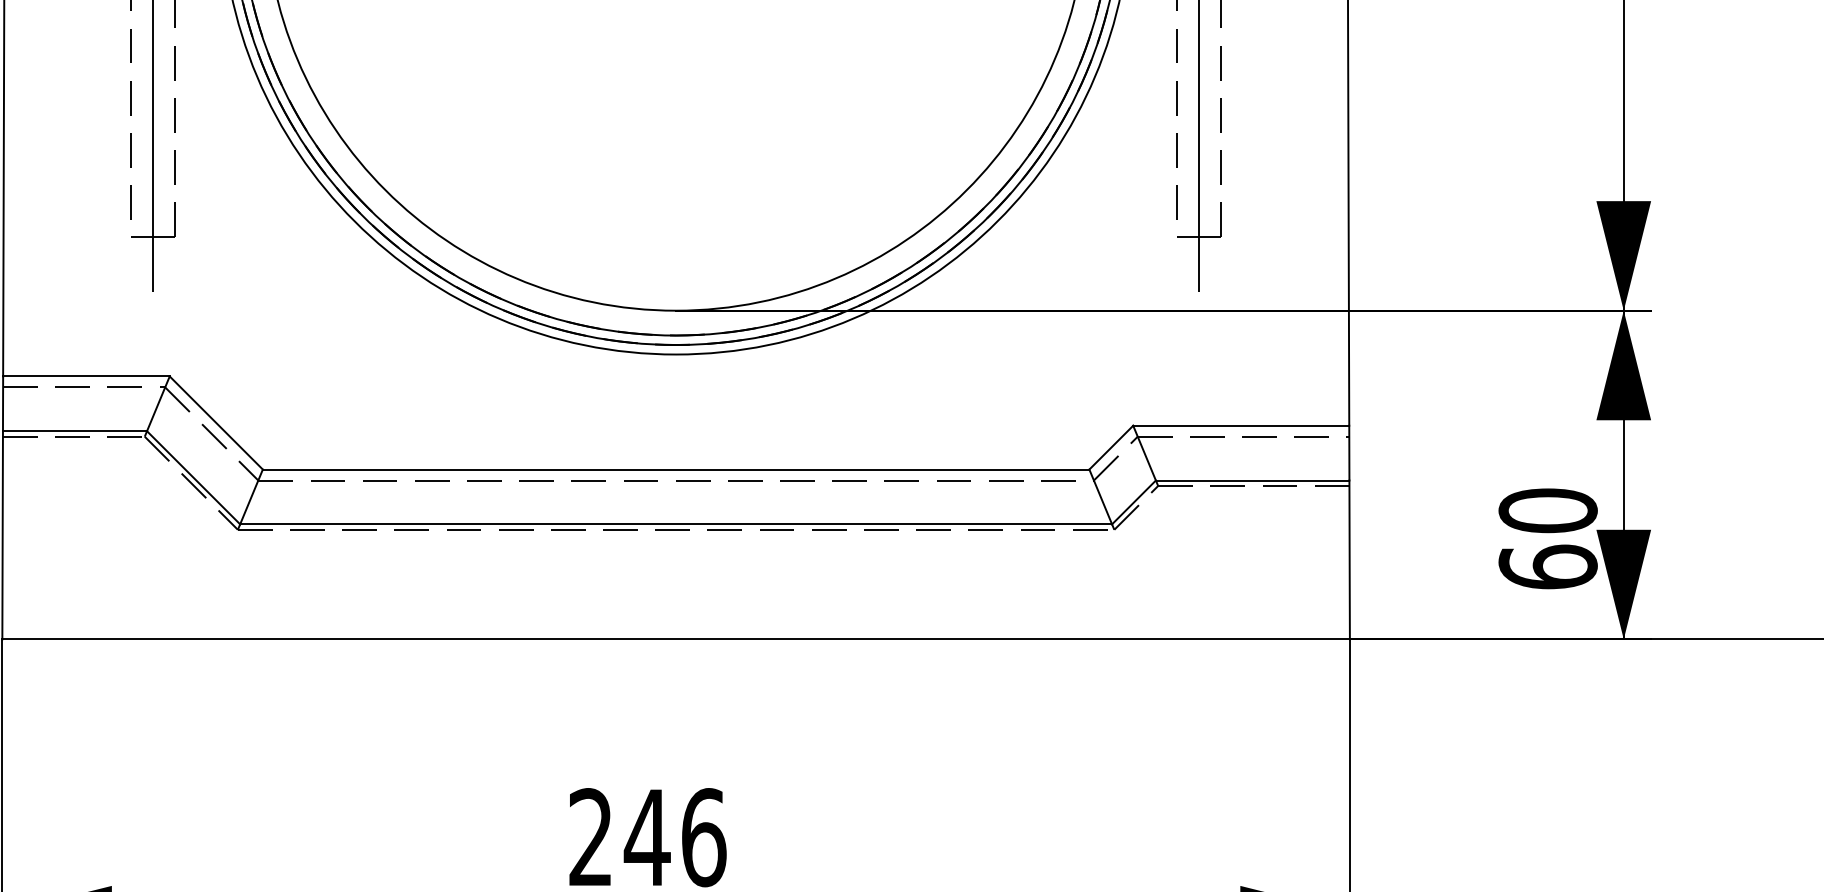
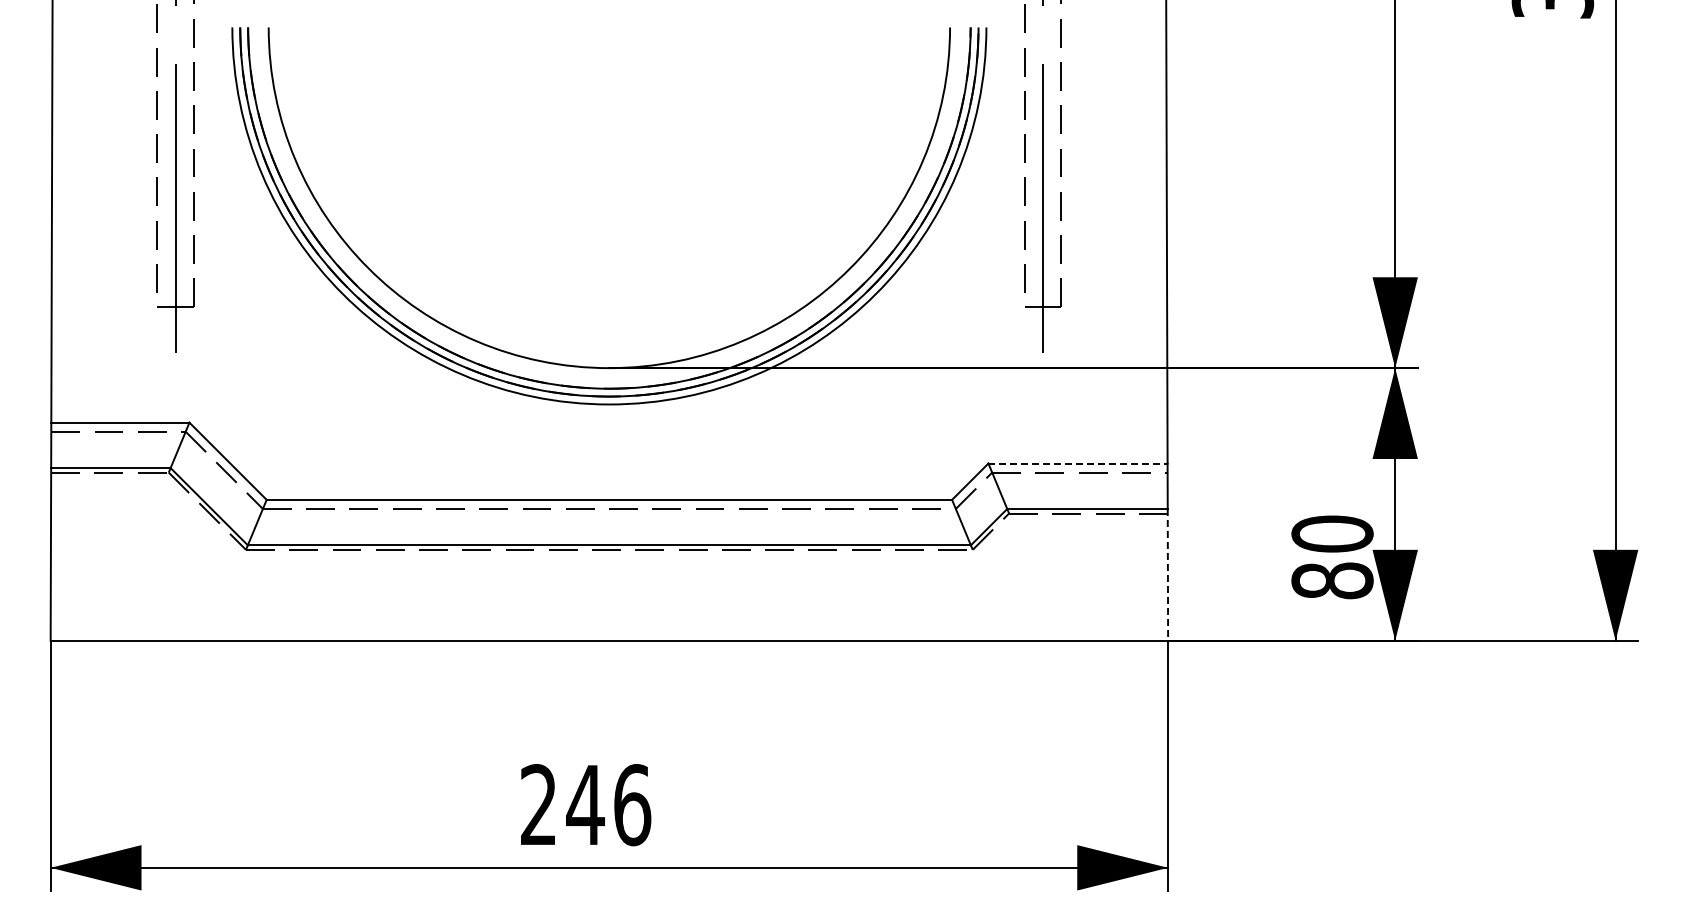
line: (1241, 425) -> (1078, 463), solid -> dashed
line: (1349, 559) -> (1167, 574), solid -> dashed
text: (1548, 566) -> (1332, 580), 60 -> 80

